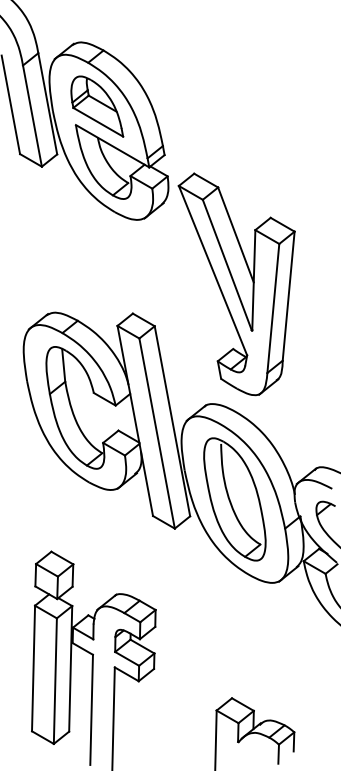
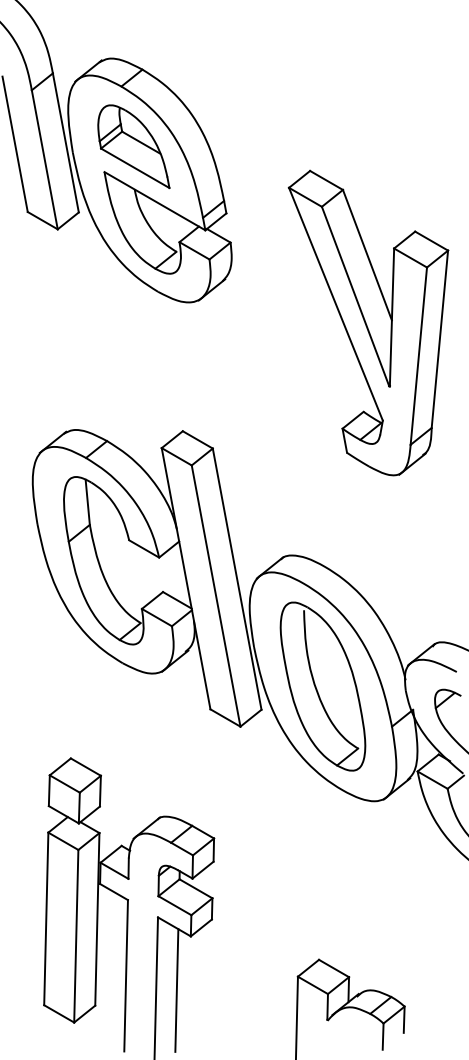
part: (236, 283) -> (368, 322), moved
line: (128, 720) -> (176, 990), added

